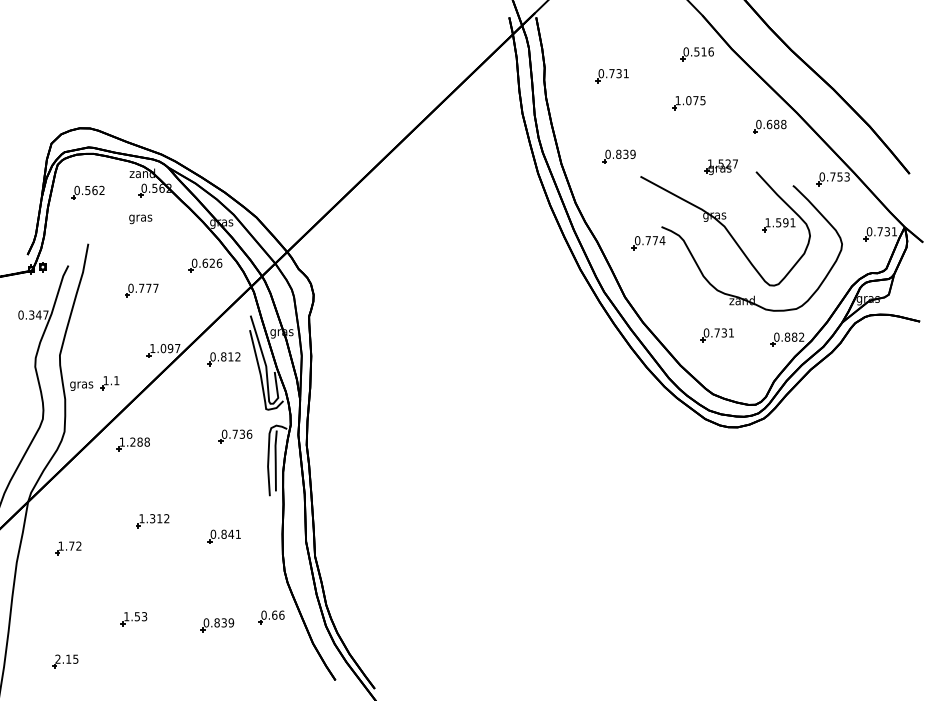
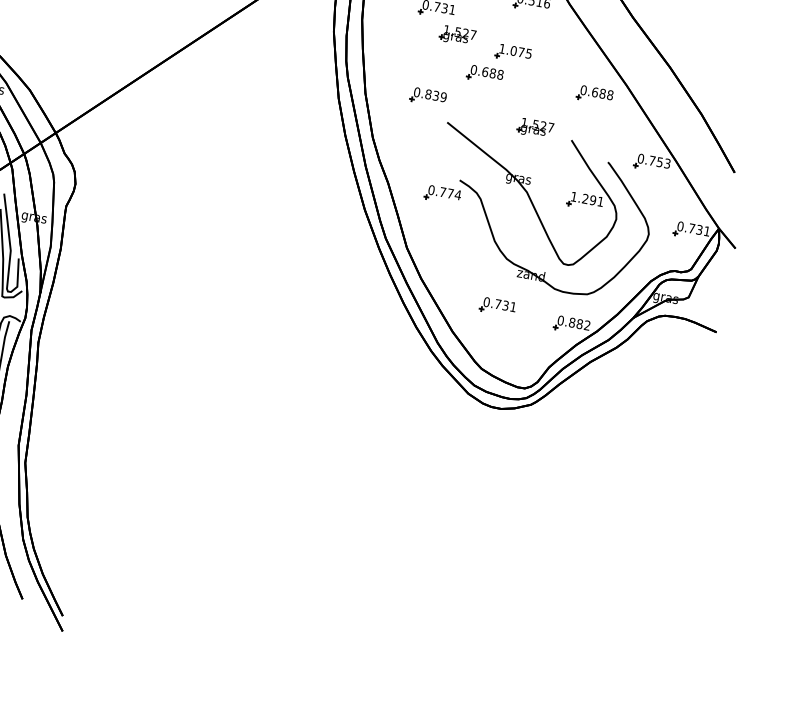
part: (634, 96) -> (456, 35), added
part: (666, 126) -> (484, 74), added
text: (778, 222) -> (585, 198), 1.591 -> 1.291

